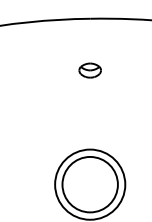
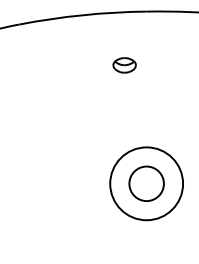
part: (90, 70) -> (124, 65), moved
circle: (90, 184) -> (146, 183), size x0.6

